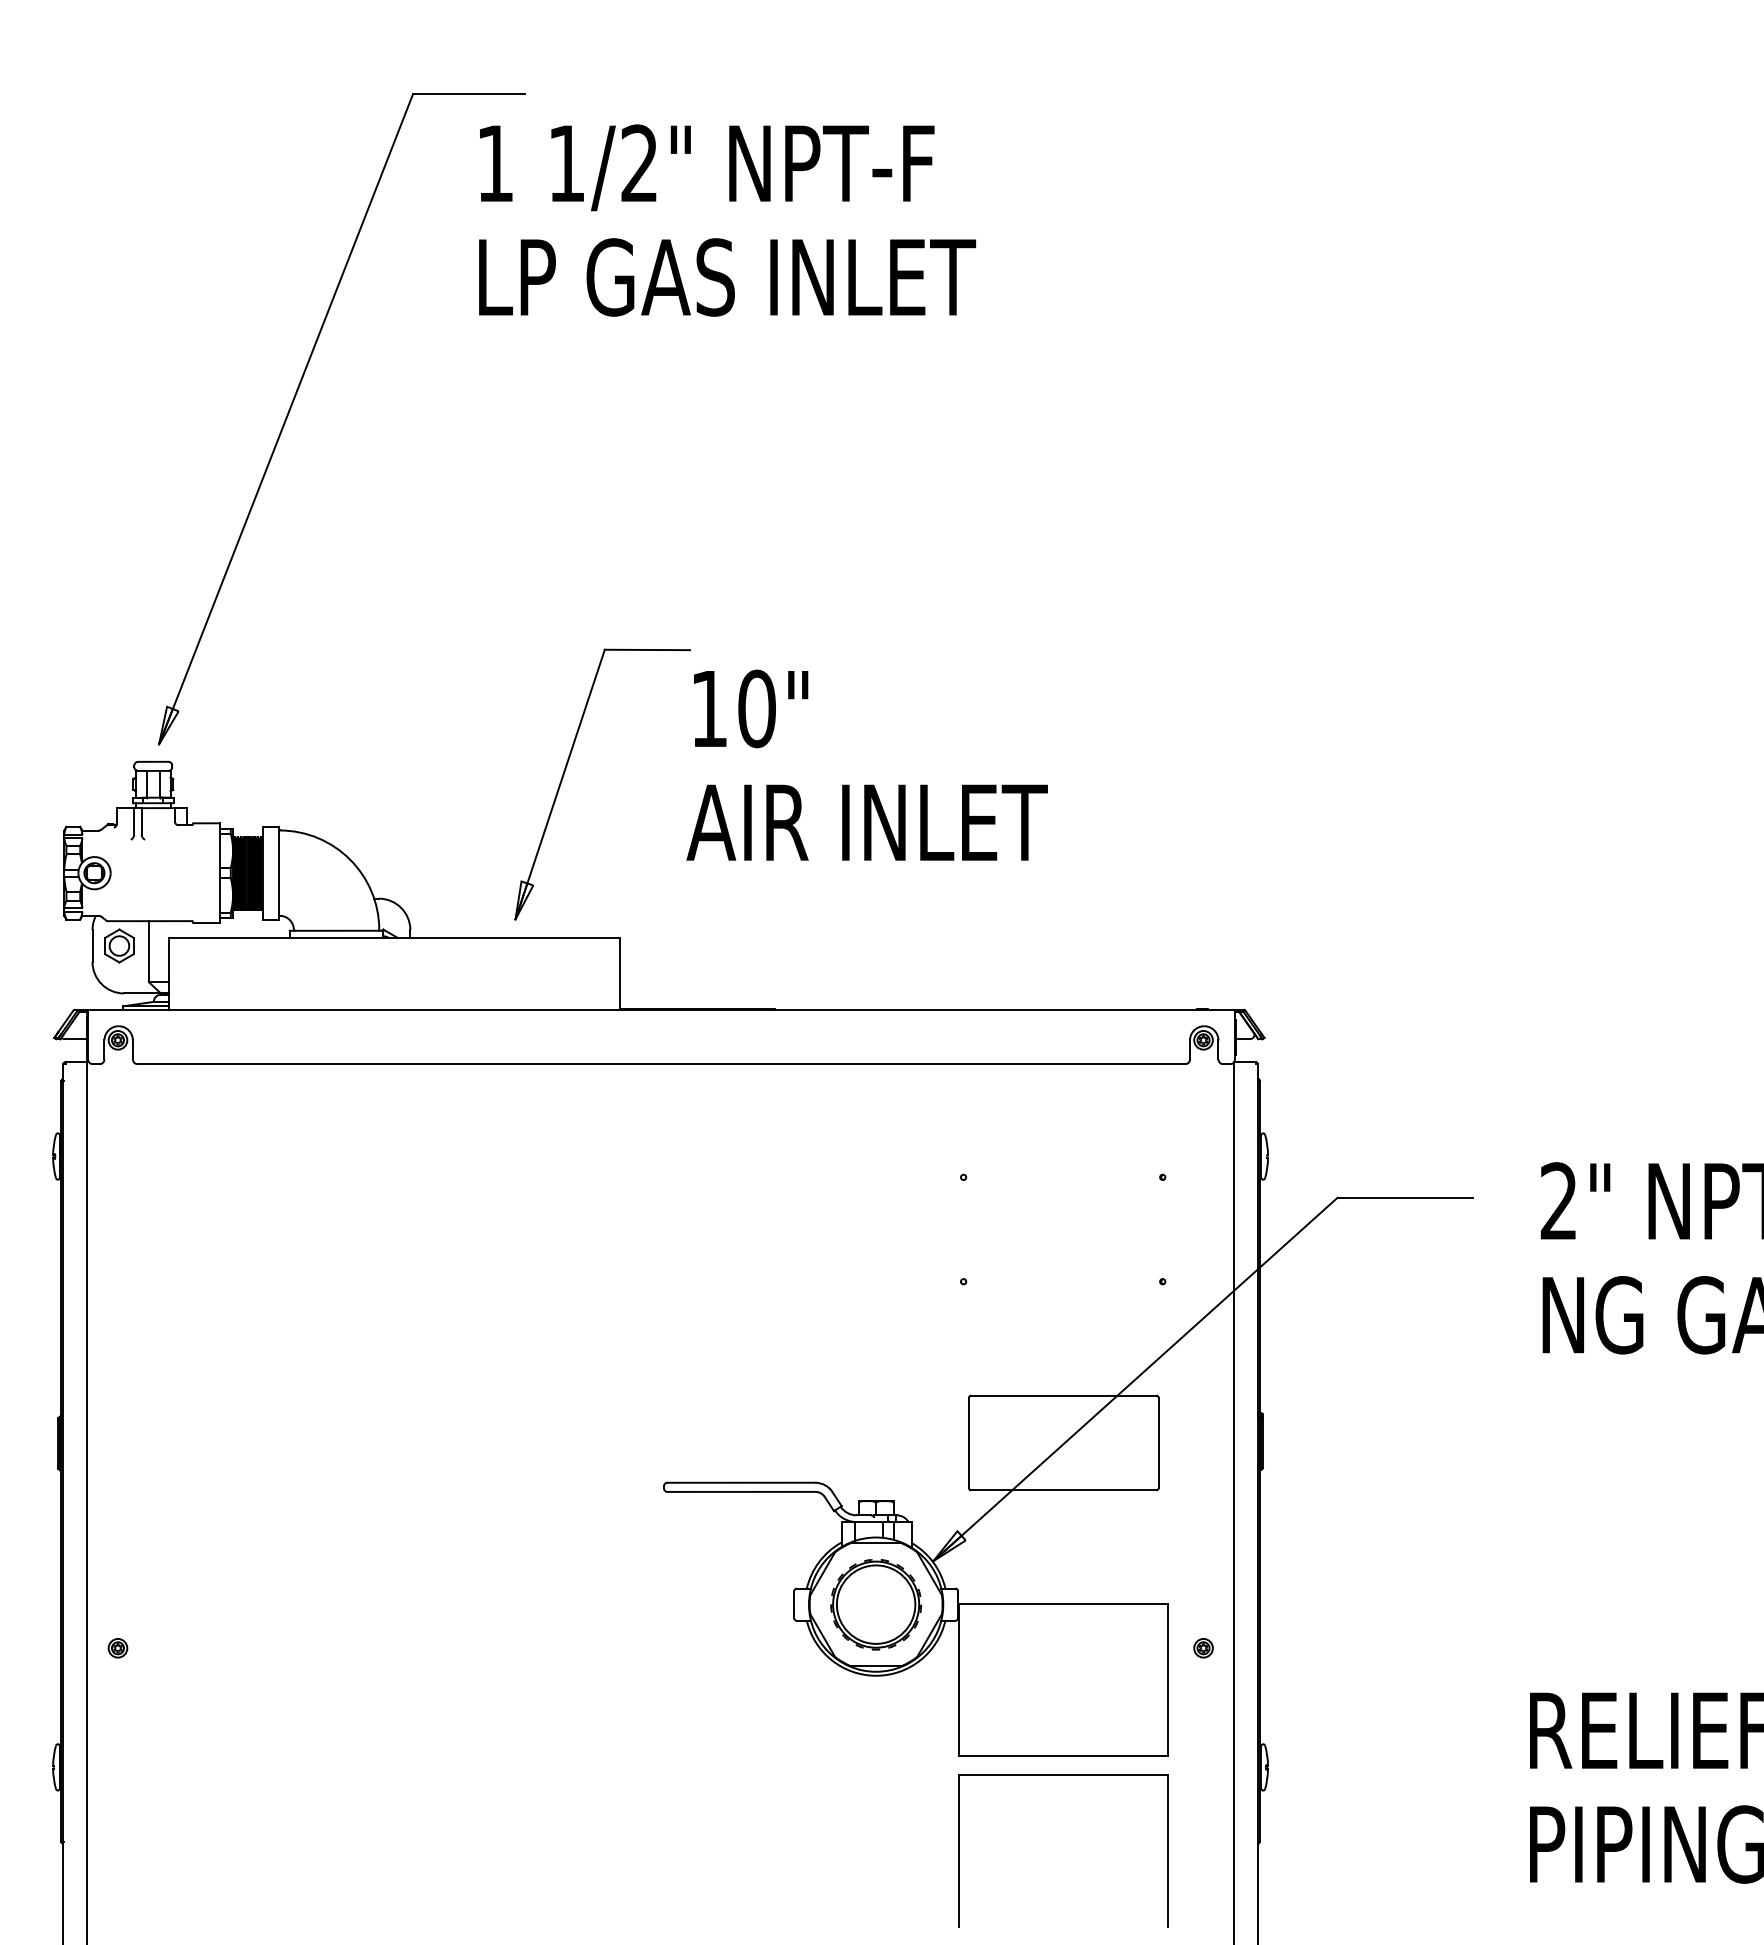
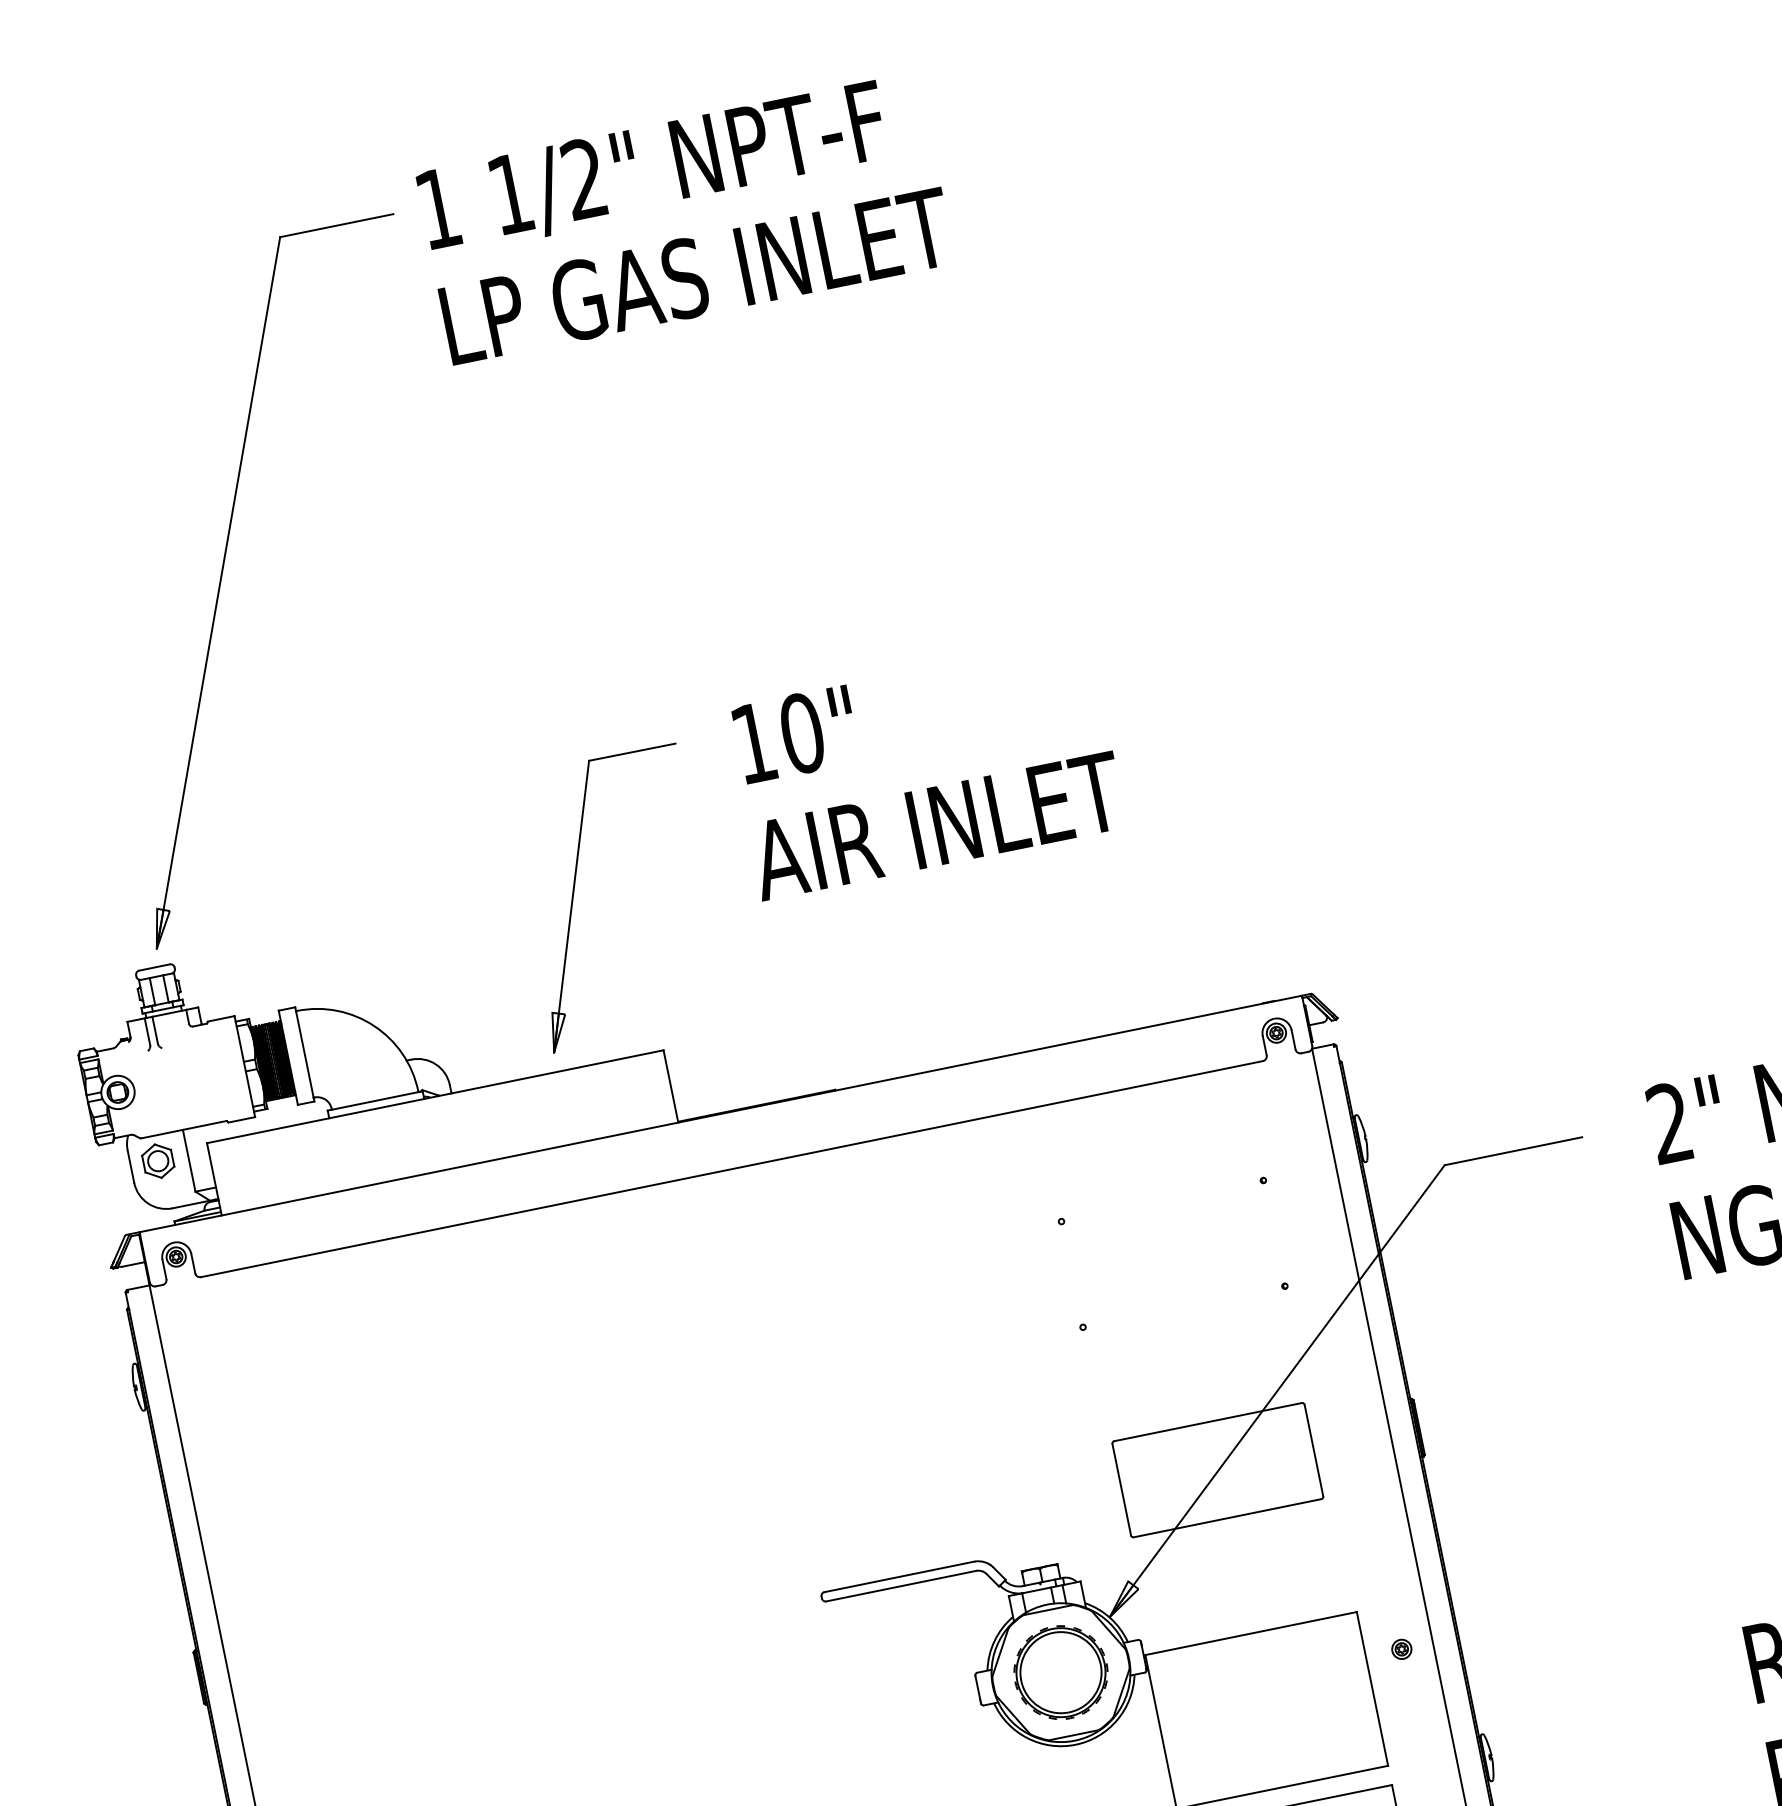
text: (727, 220) -> (685, 218), moved
text: (866, 764) -> (924, 767), moved

